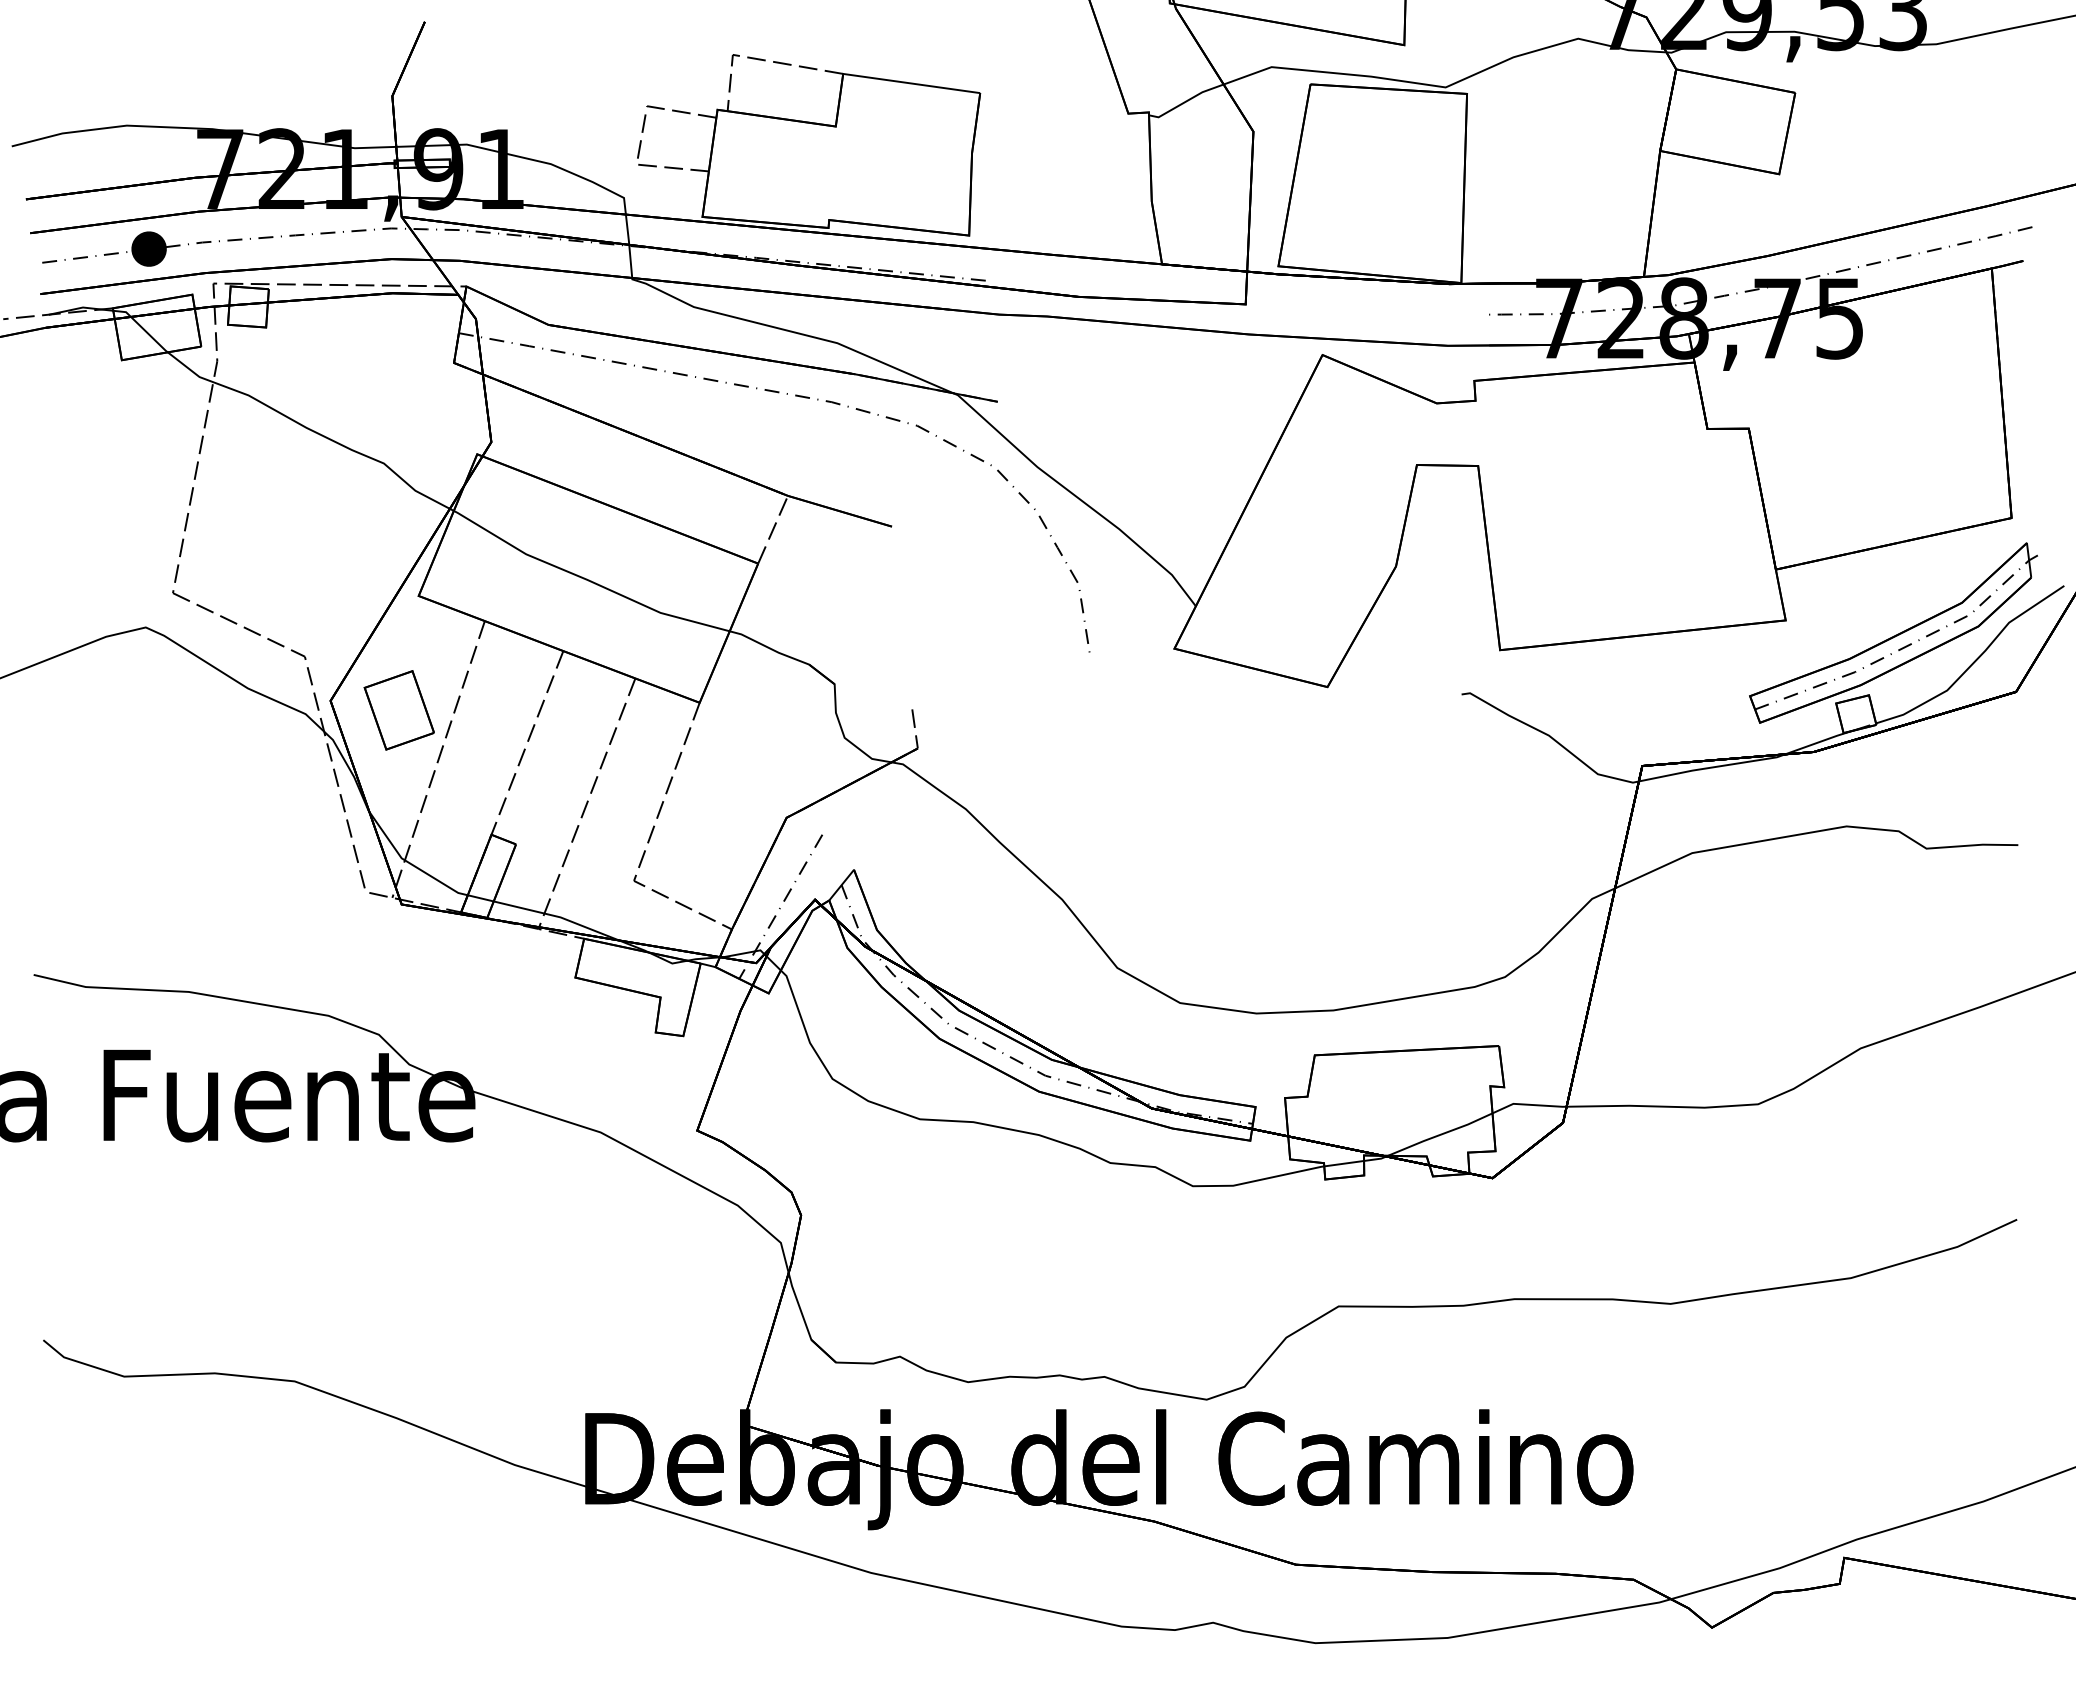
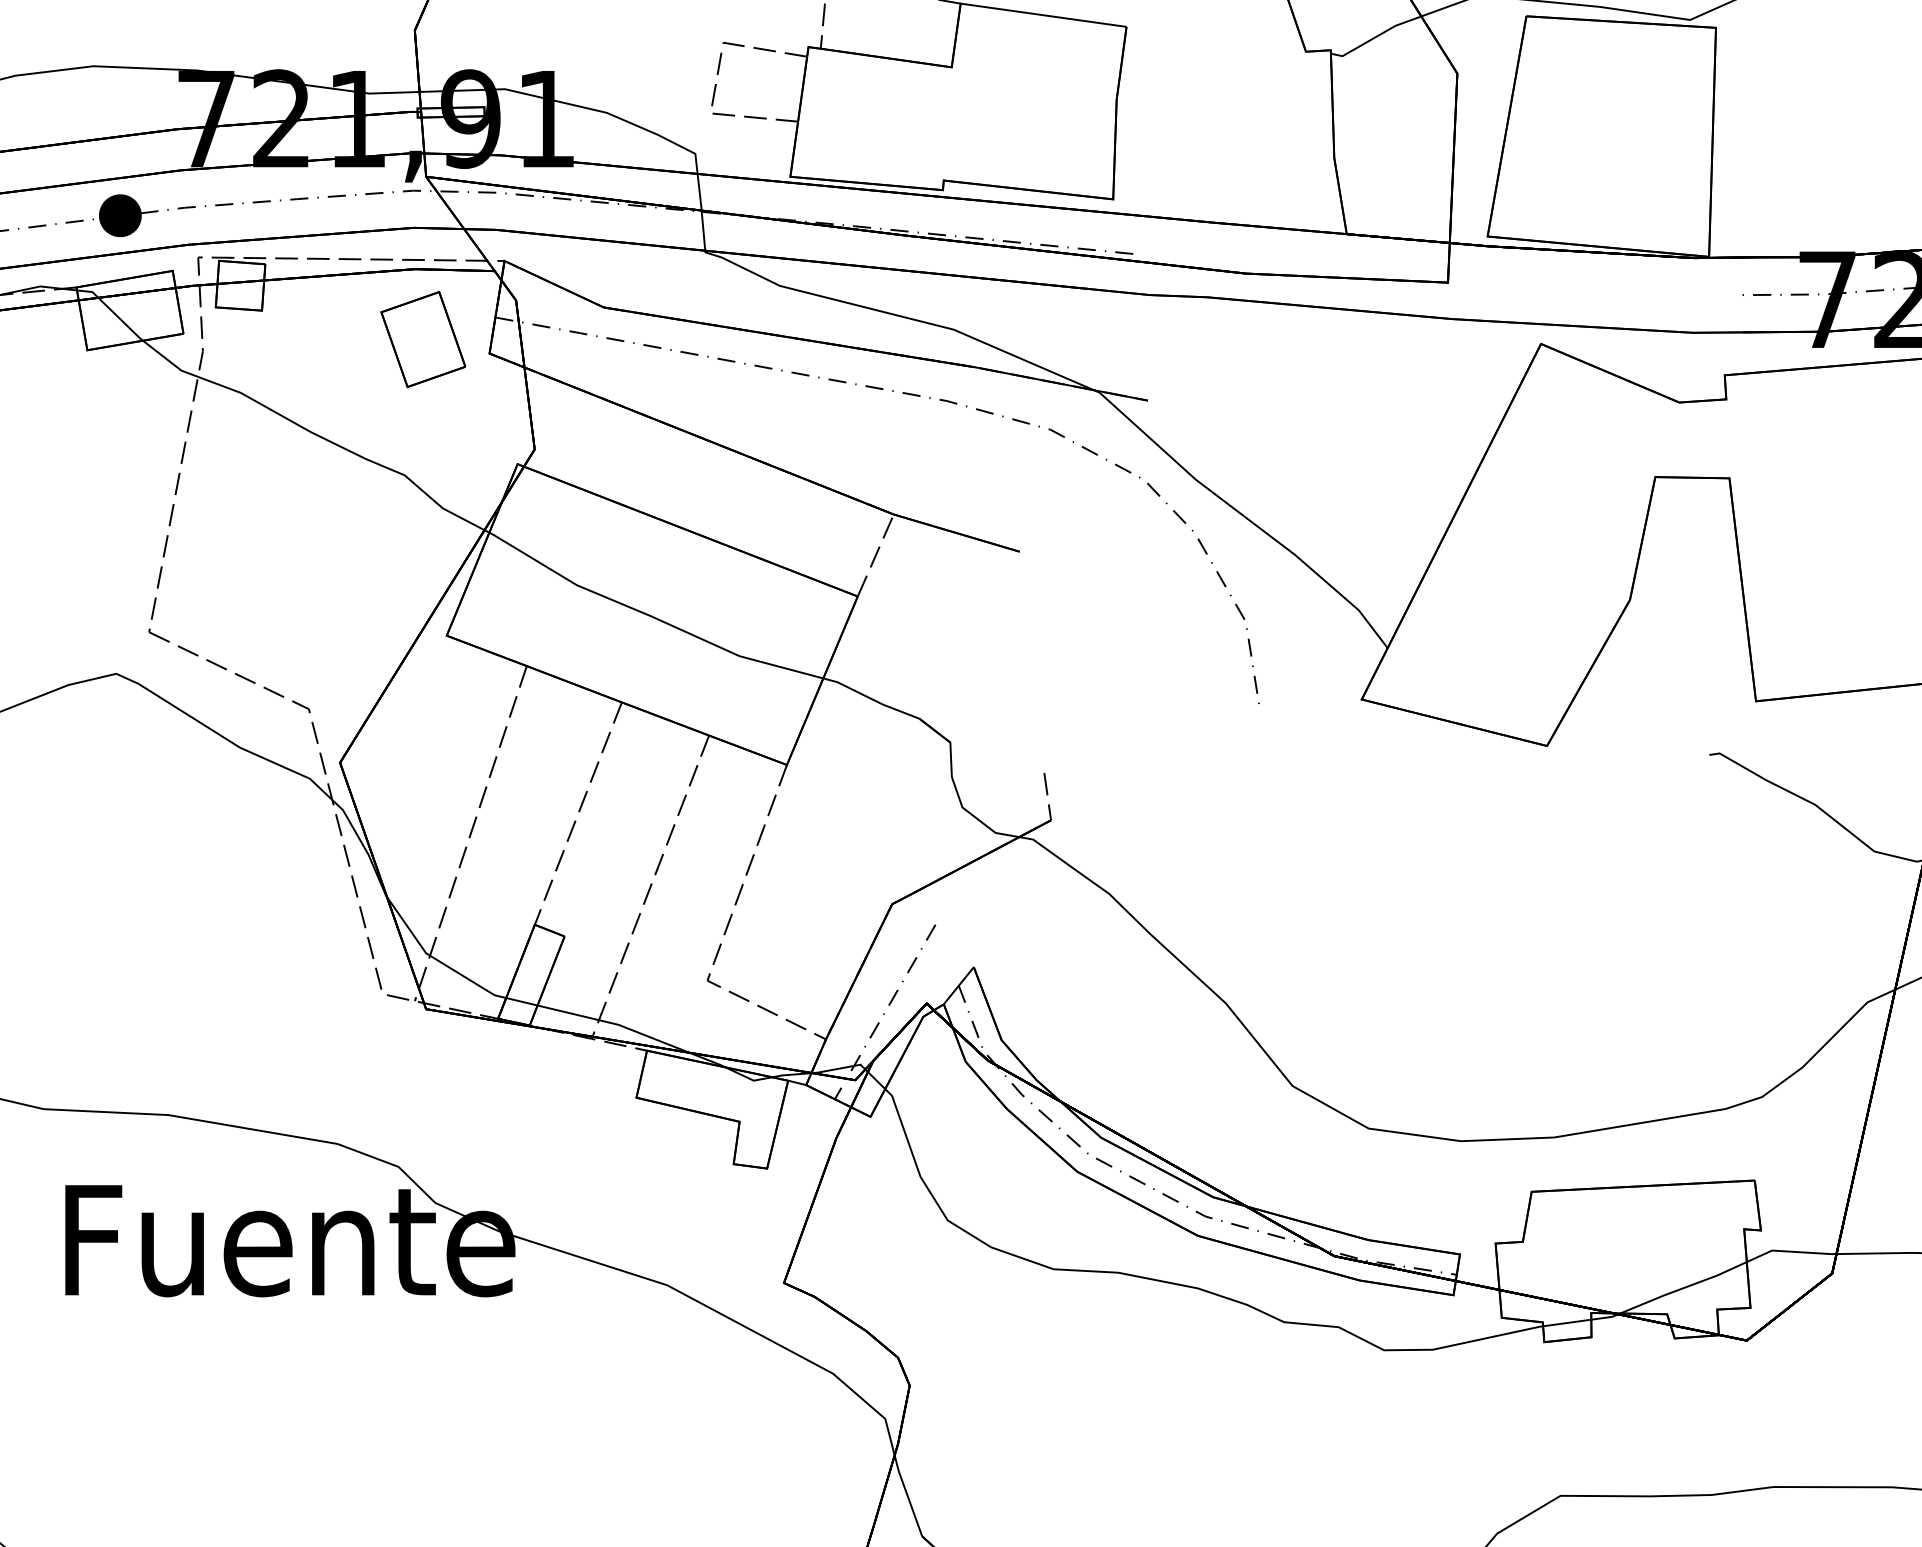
part: (398, 710) -> (422, 339), moved

